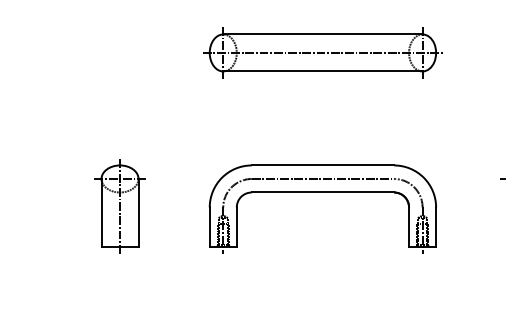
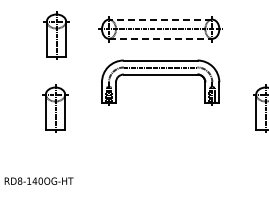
line: (322, 34) -> (160, 19), solid -> dashed
part: (121, 65) -> (56, 35), added
line: (322, 70) -> (160, 38), solid -> dashed
part: (322, 194) -> (160, 75), moved

